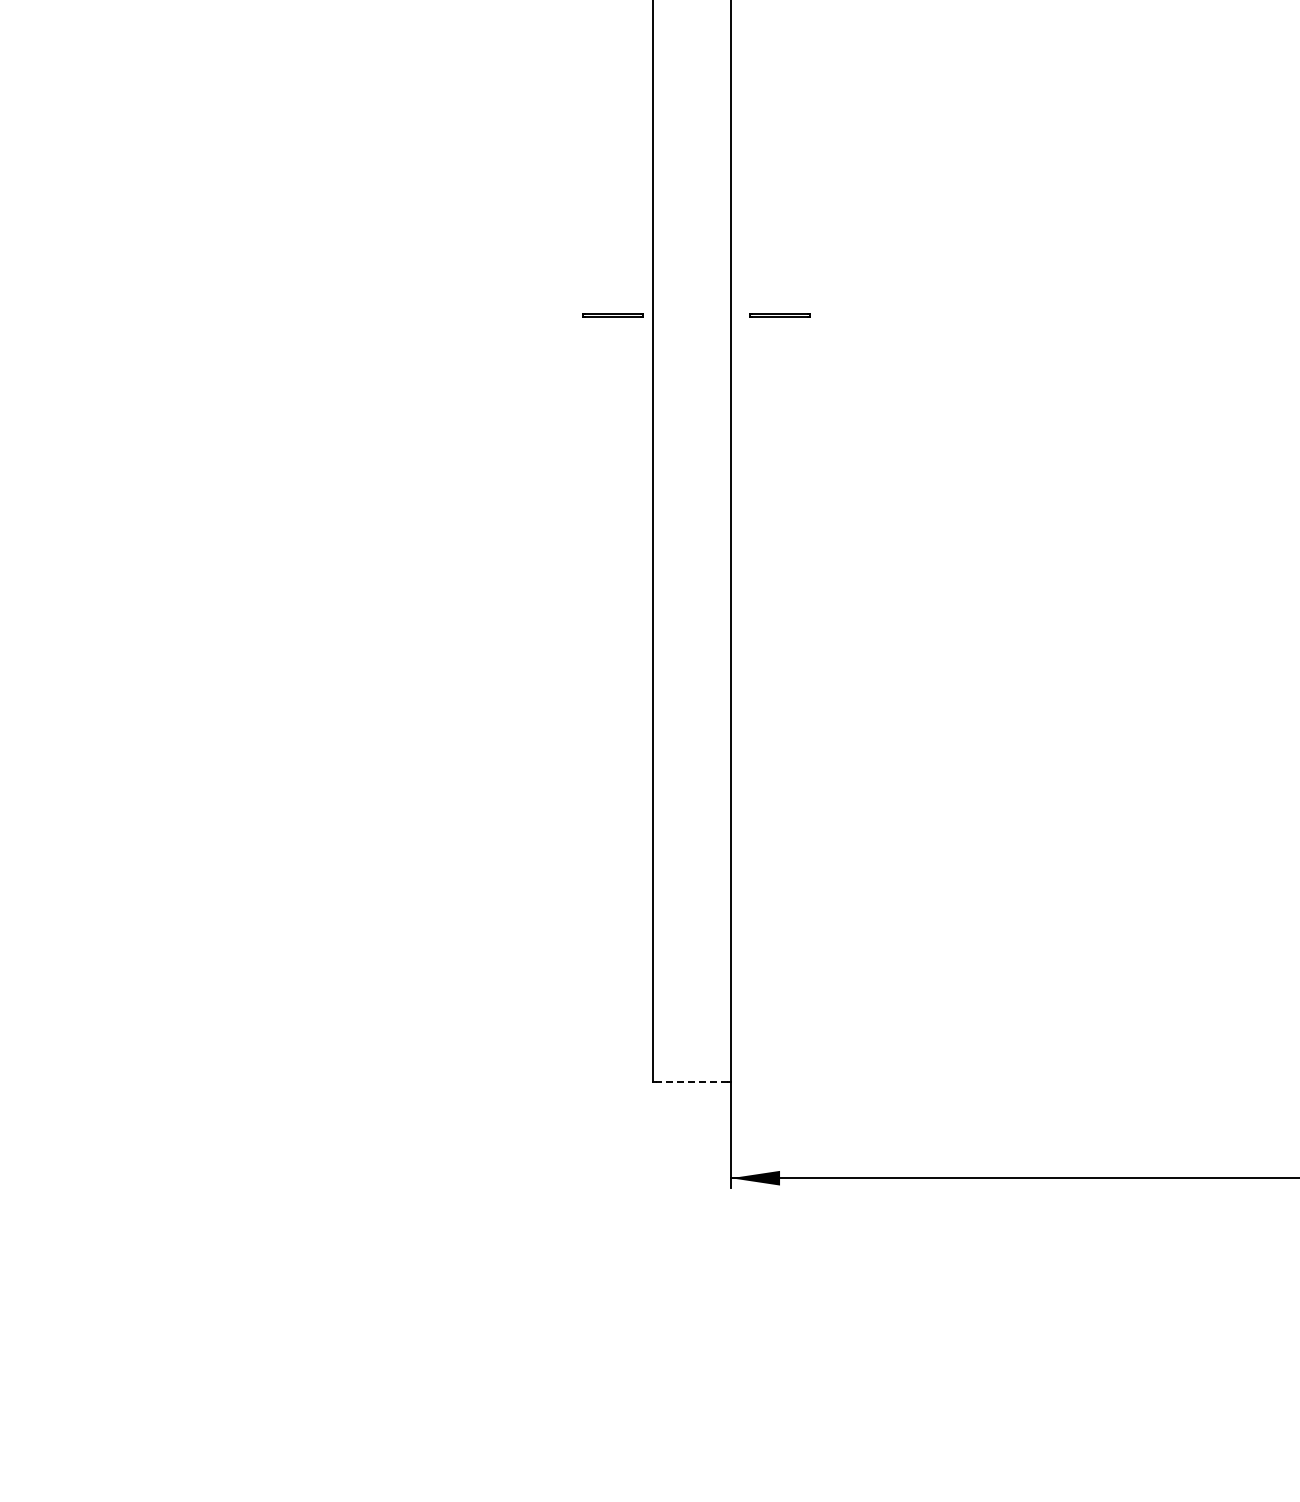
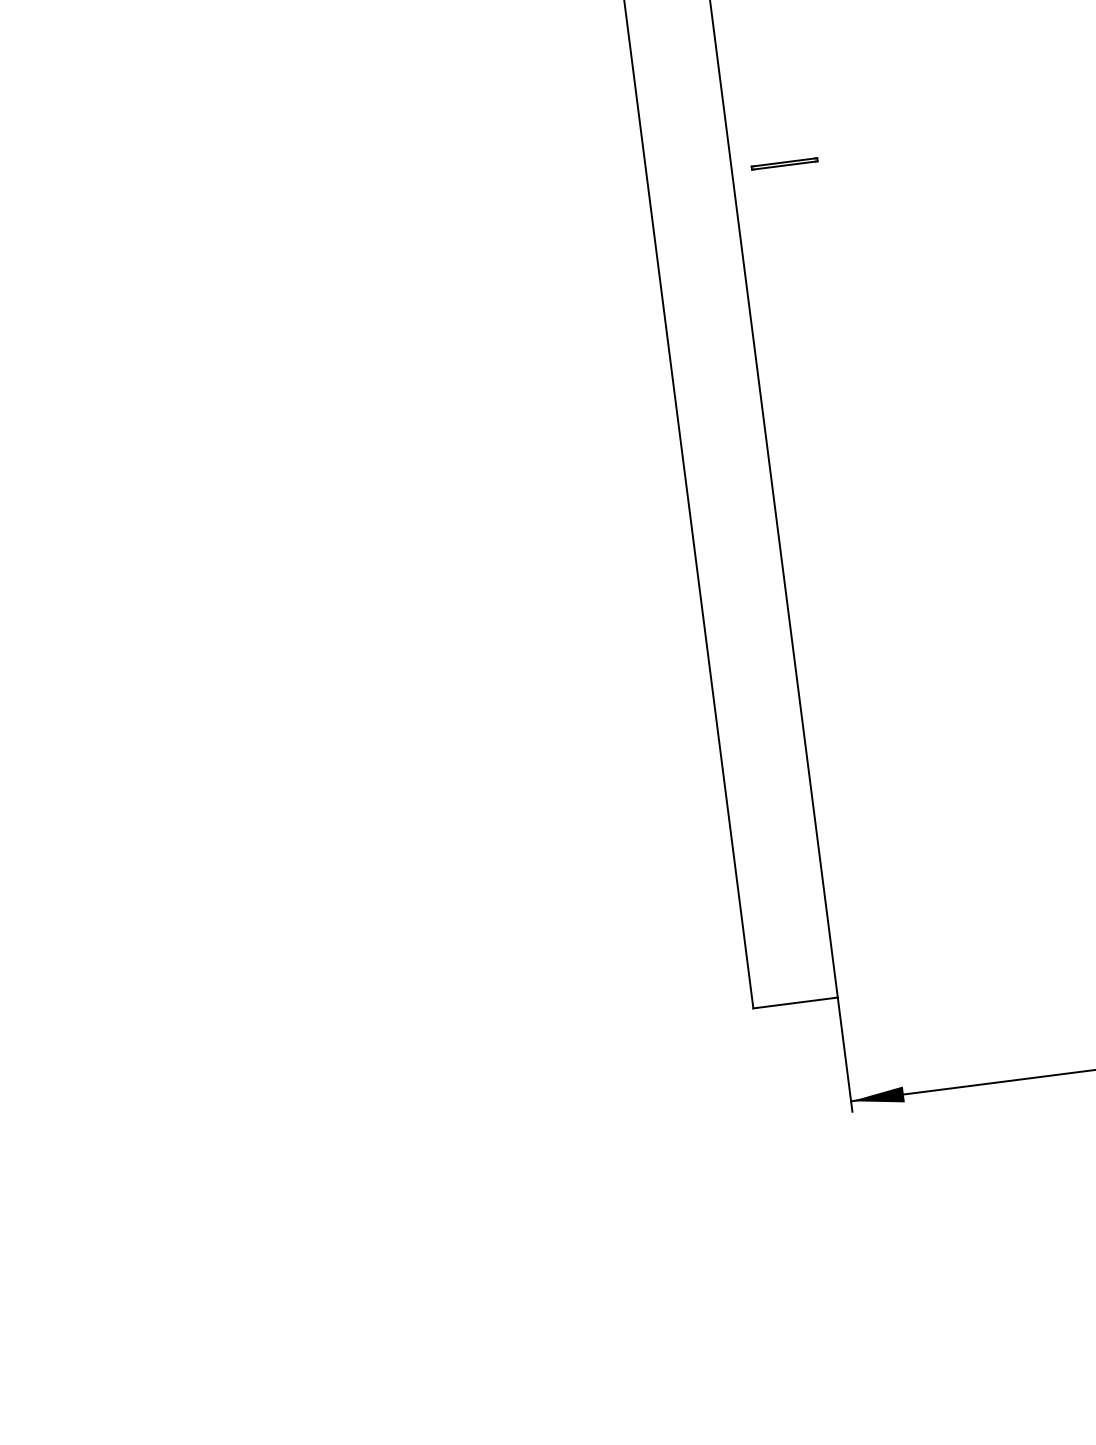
line: (612, 314) -> (603, 186), removed
line: (691, 1082) -> (795, 1003), dashed -> solid

